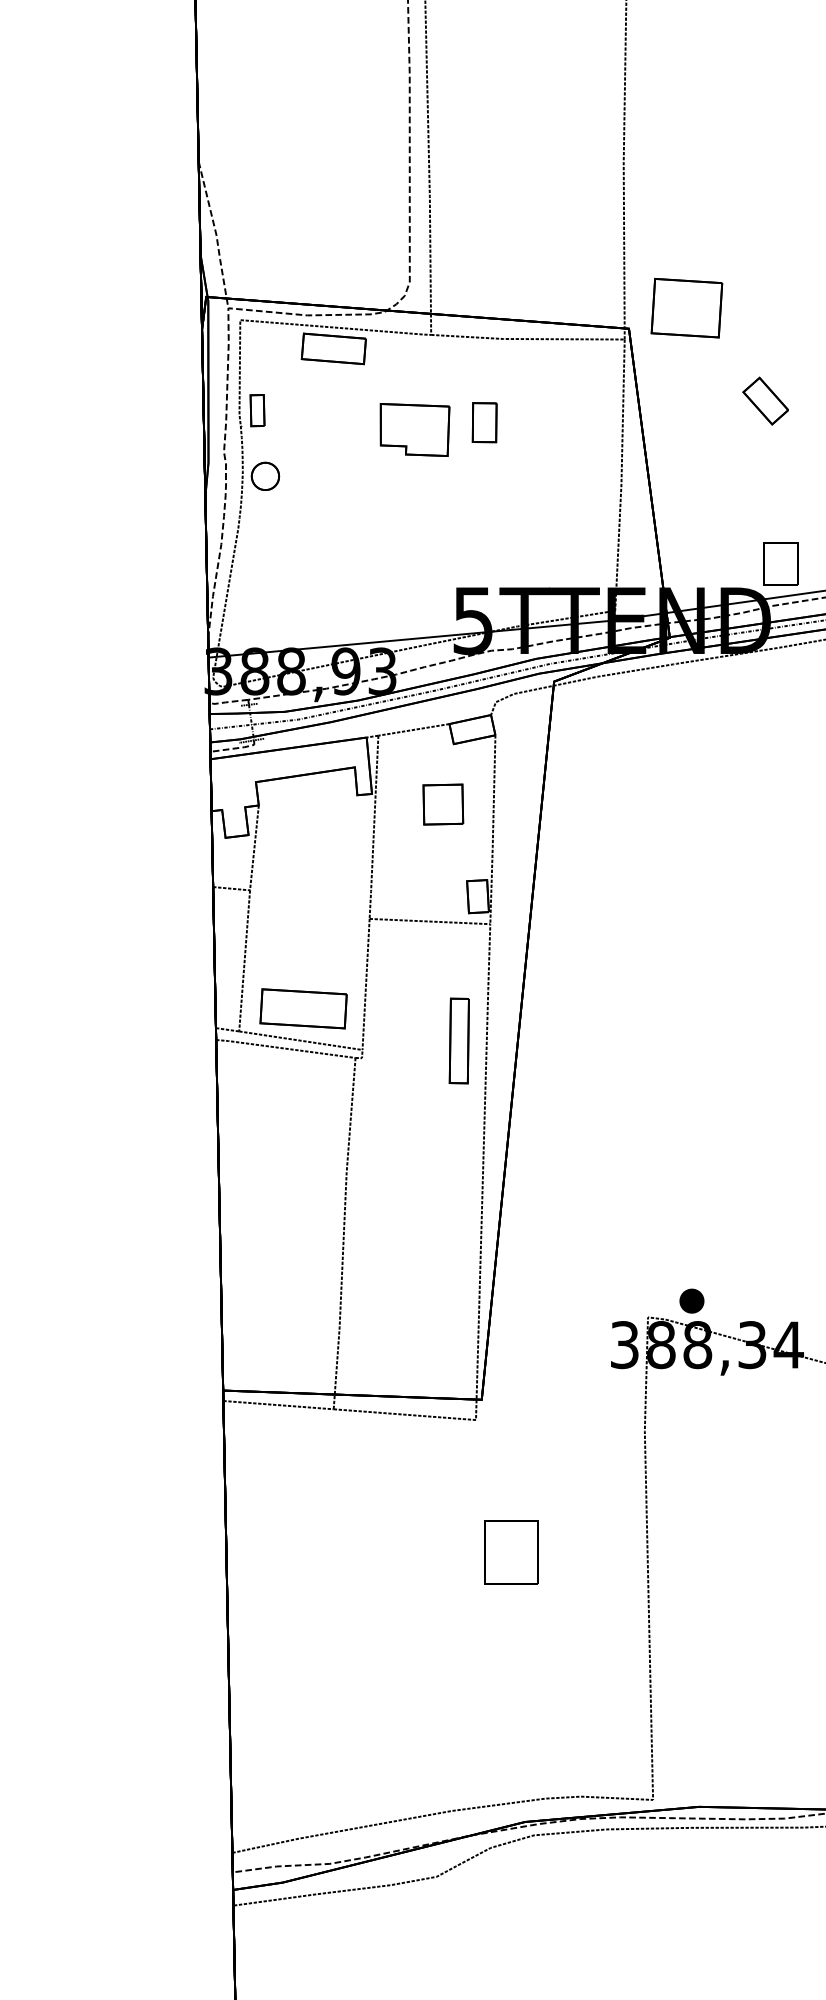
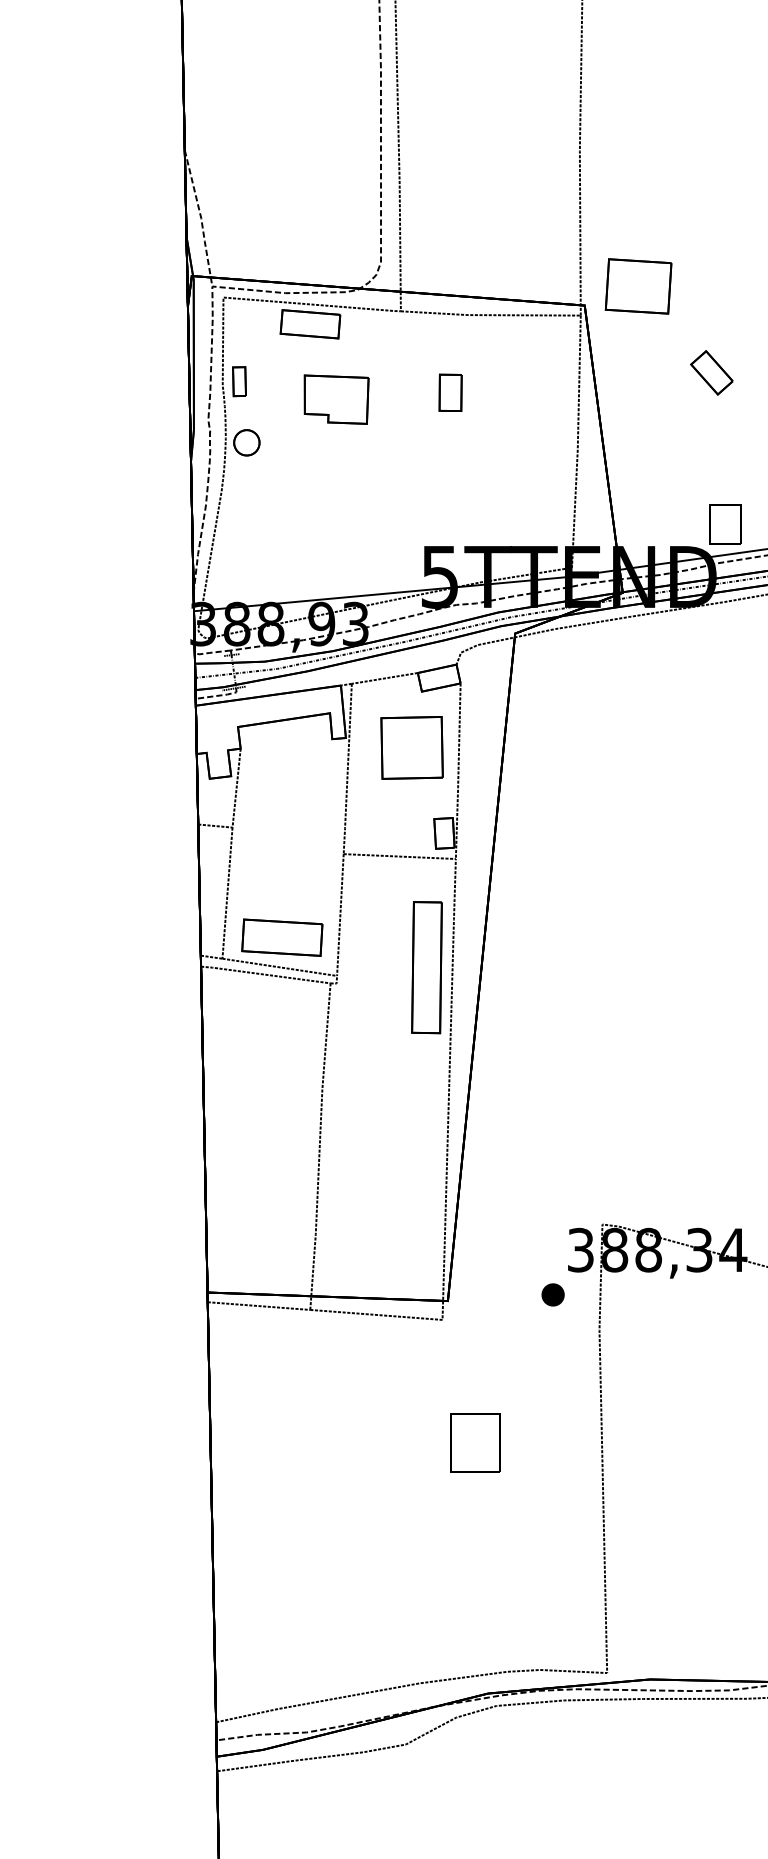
part: (414, 429) -> (336, 399), moved
part: (443, 804) -> (412, 747), size x1.67
part: (459, 1040) -> (427, 967), size x1.67
part: (691, 1300) -> (552, 1294), moved

